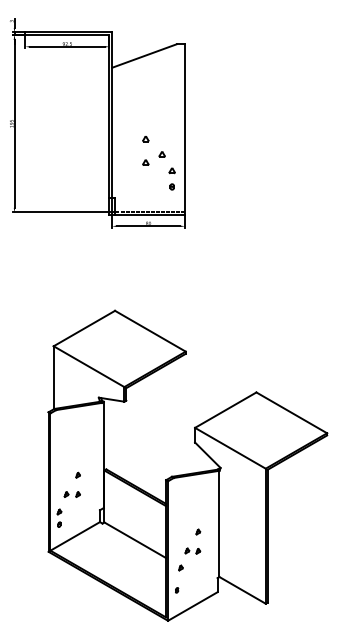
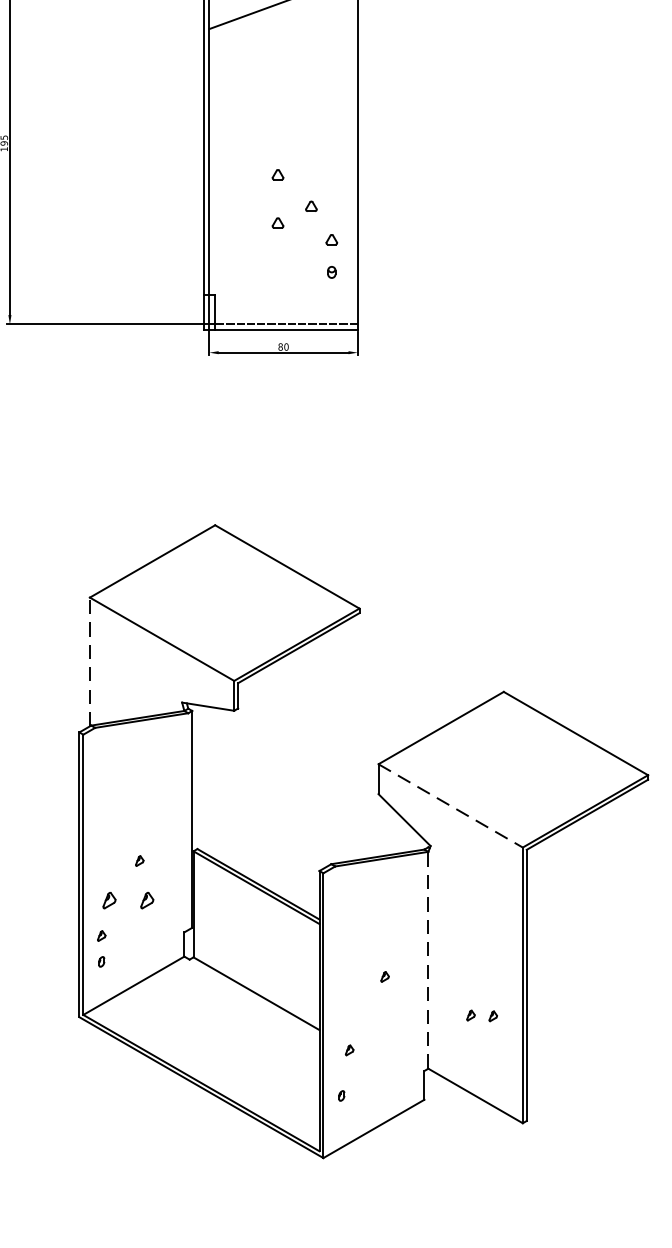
line: (53, 377) -> (89, 661), solid -> dashed
line: (230, 448) -> (450, 806), solid -> dashed
part: (71, 494) -> (126, 900), size x1.6
line: (219, 523) -> (428, 959), solid -> dashed
part: (192, 550) -> (481, 1014), moved

